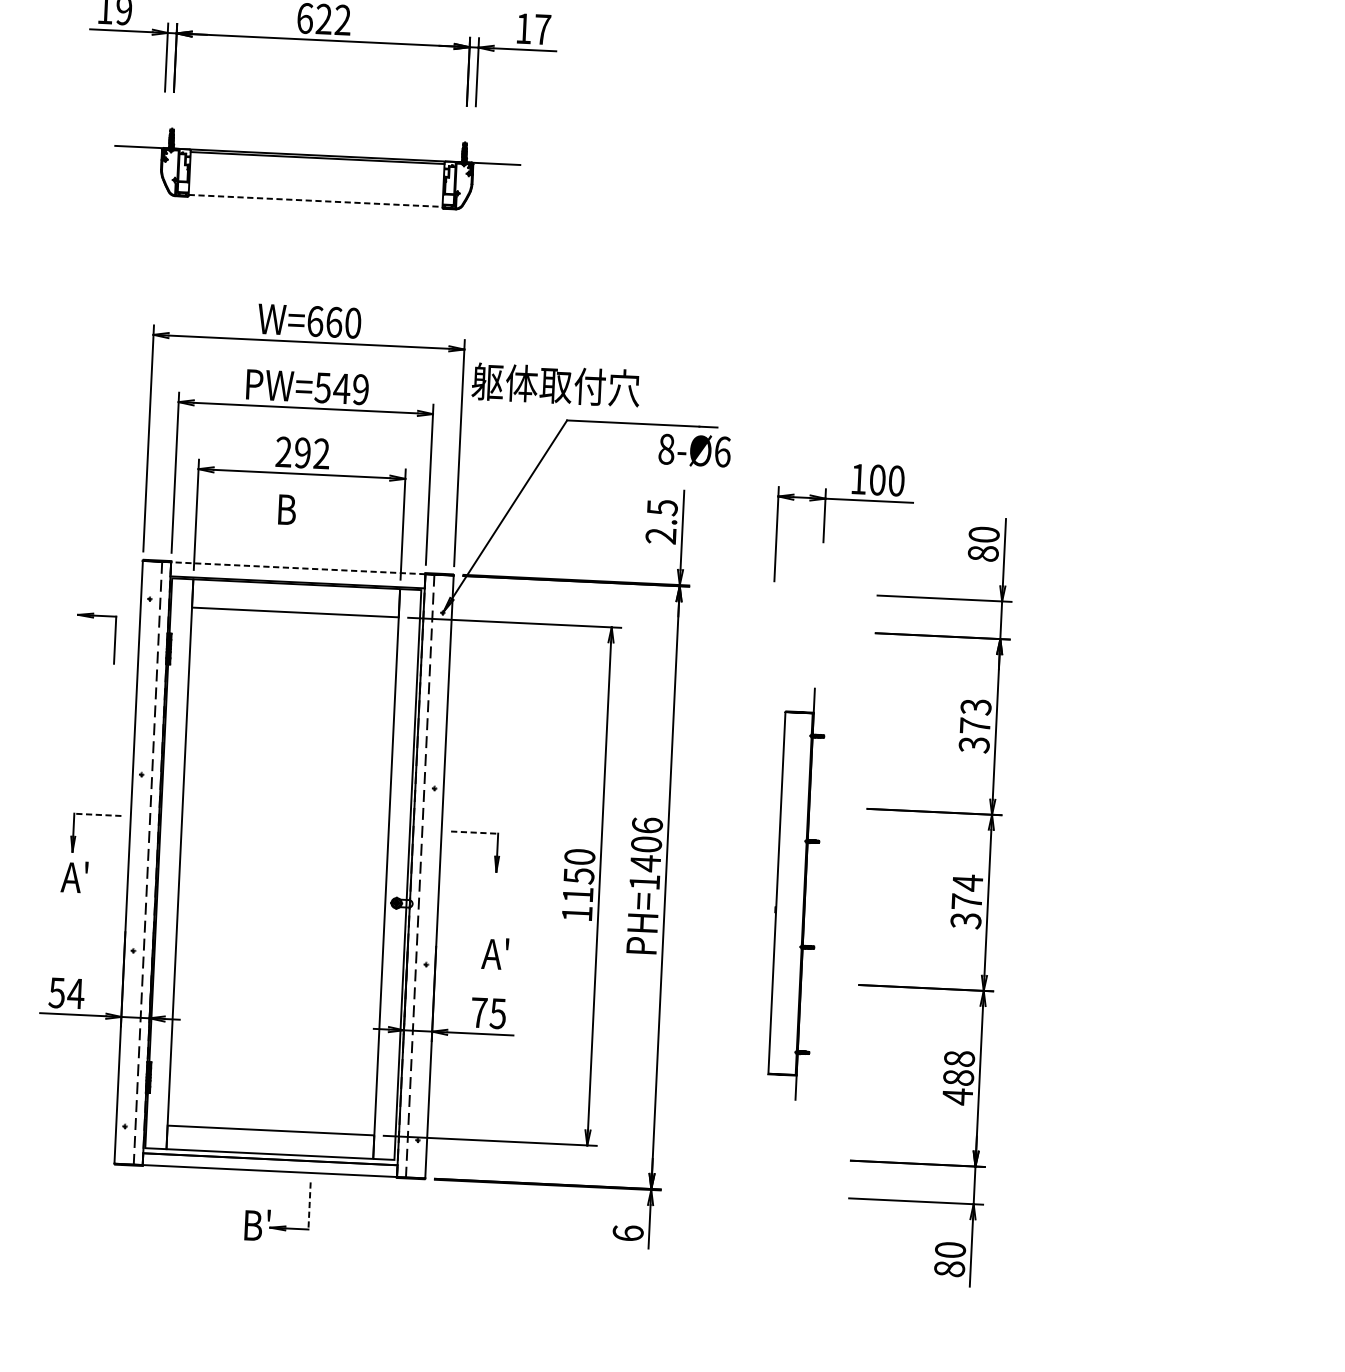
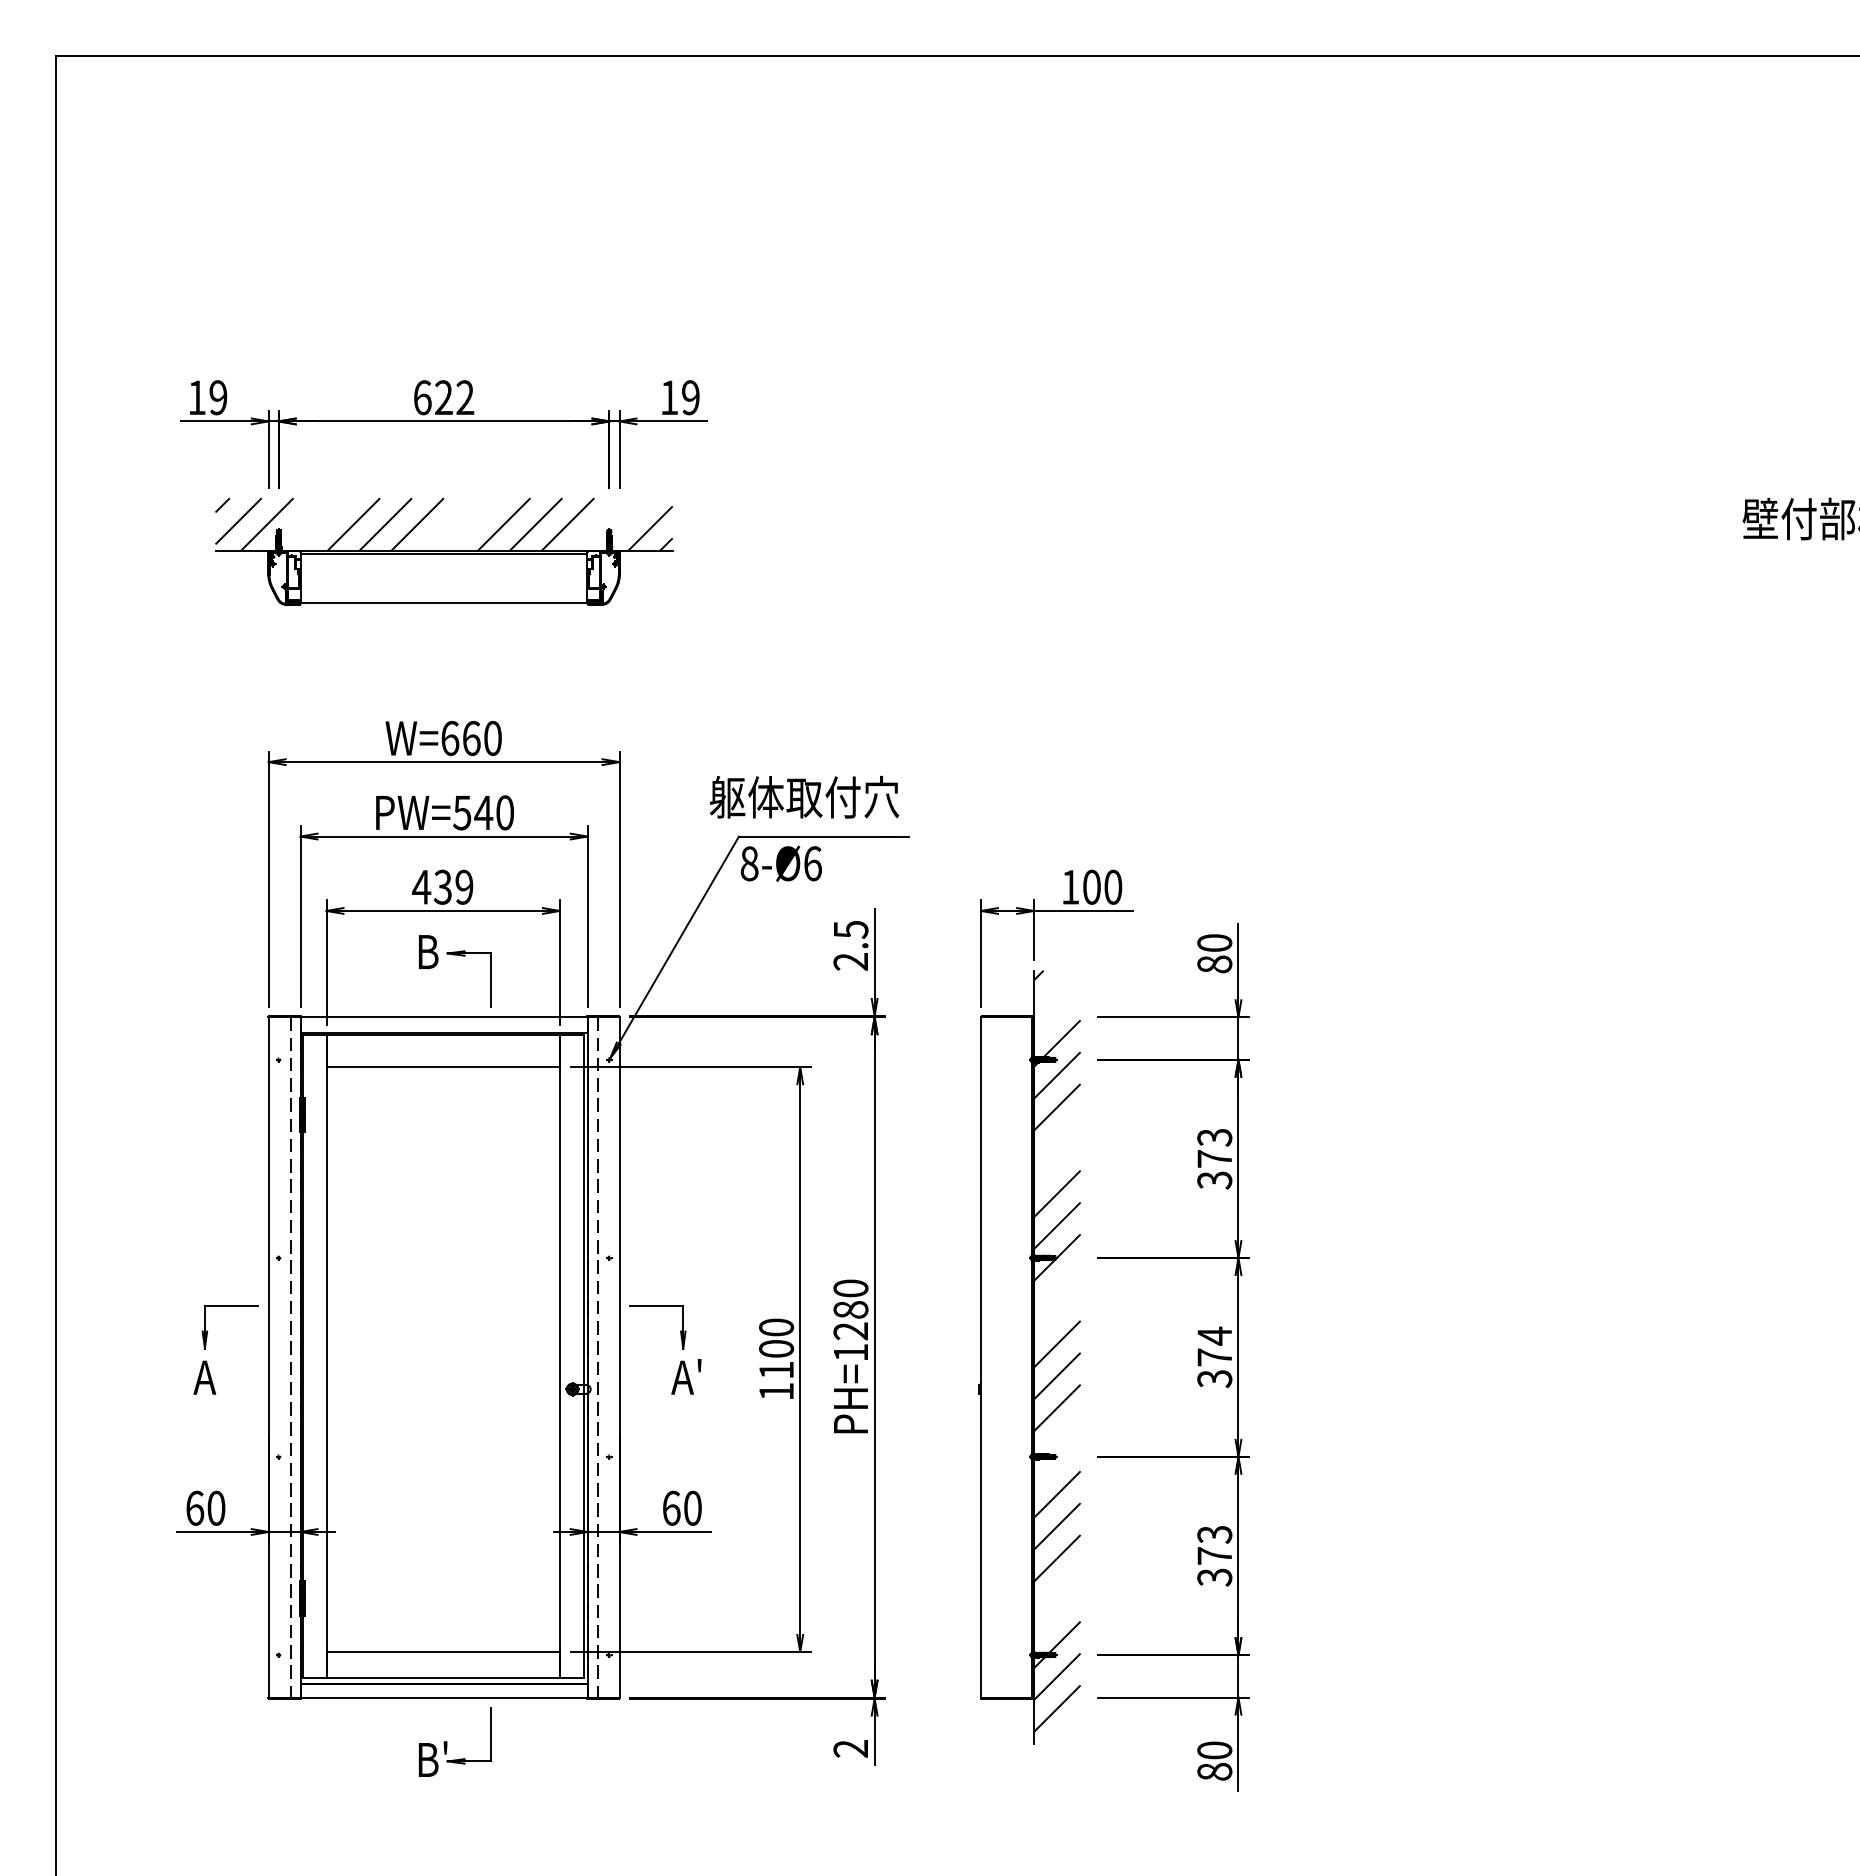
text: (542, 29) -> (690, 397), 17 -> 19
hatch: (318, 131) -> (443, 524), added
line: (315, 200) -> (444, 602), dashed -> solid
text: (555, 384) -> (804, 796), moved
text: (360, 389) -> (504, 812), PW=549 -> PW=540
text: (694, 450) -> (780, 863), moved
text: (302, 452) -> (442, 886), 292 -> 439
line: (298, 568) -> (444, 1017), dashed -> solid
part: (115, 638) -> (490, 978), moved
line: (97, 814) -> (231, 1305), dashed -> solid
line: (474, 832) -> (656, 1305), dashed -> solid
text: (646, 845) -> (850, 1310), PH=1406 -> PH=1280
text: (86, 867) -> (221, 1365), A' -> A
text: (578, 876) -> (776, 1349), 1150 -> 1100
part: (802, 894) -> (1029, 1357), size x1.67
text: (495, 953) -> (686, 1376), moved
text: (66, 992) -> (205, 1507), 54 -> 60
text: (488, 1012) -> (681, 1507), 75 -> 60
text: (958, 1078) -> (1214, 1556), 488 -> 373
line: (309, 1205) -> (490, 1734), dashed -> solid
text: (627, 1233) -> (850, 1748), 6 -> 2

